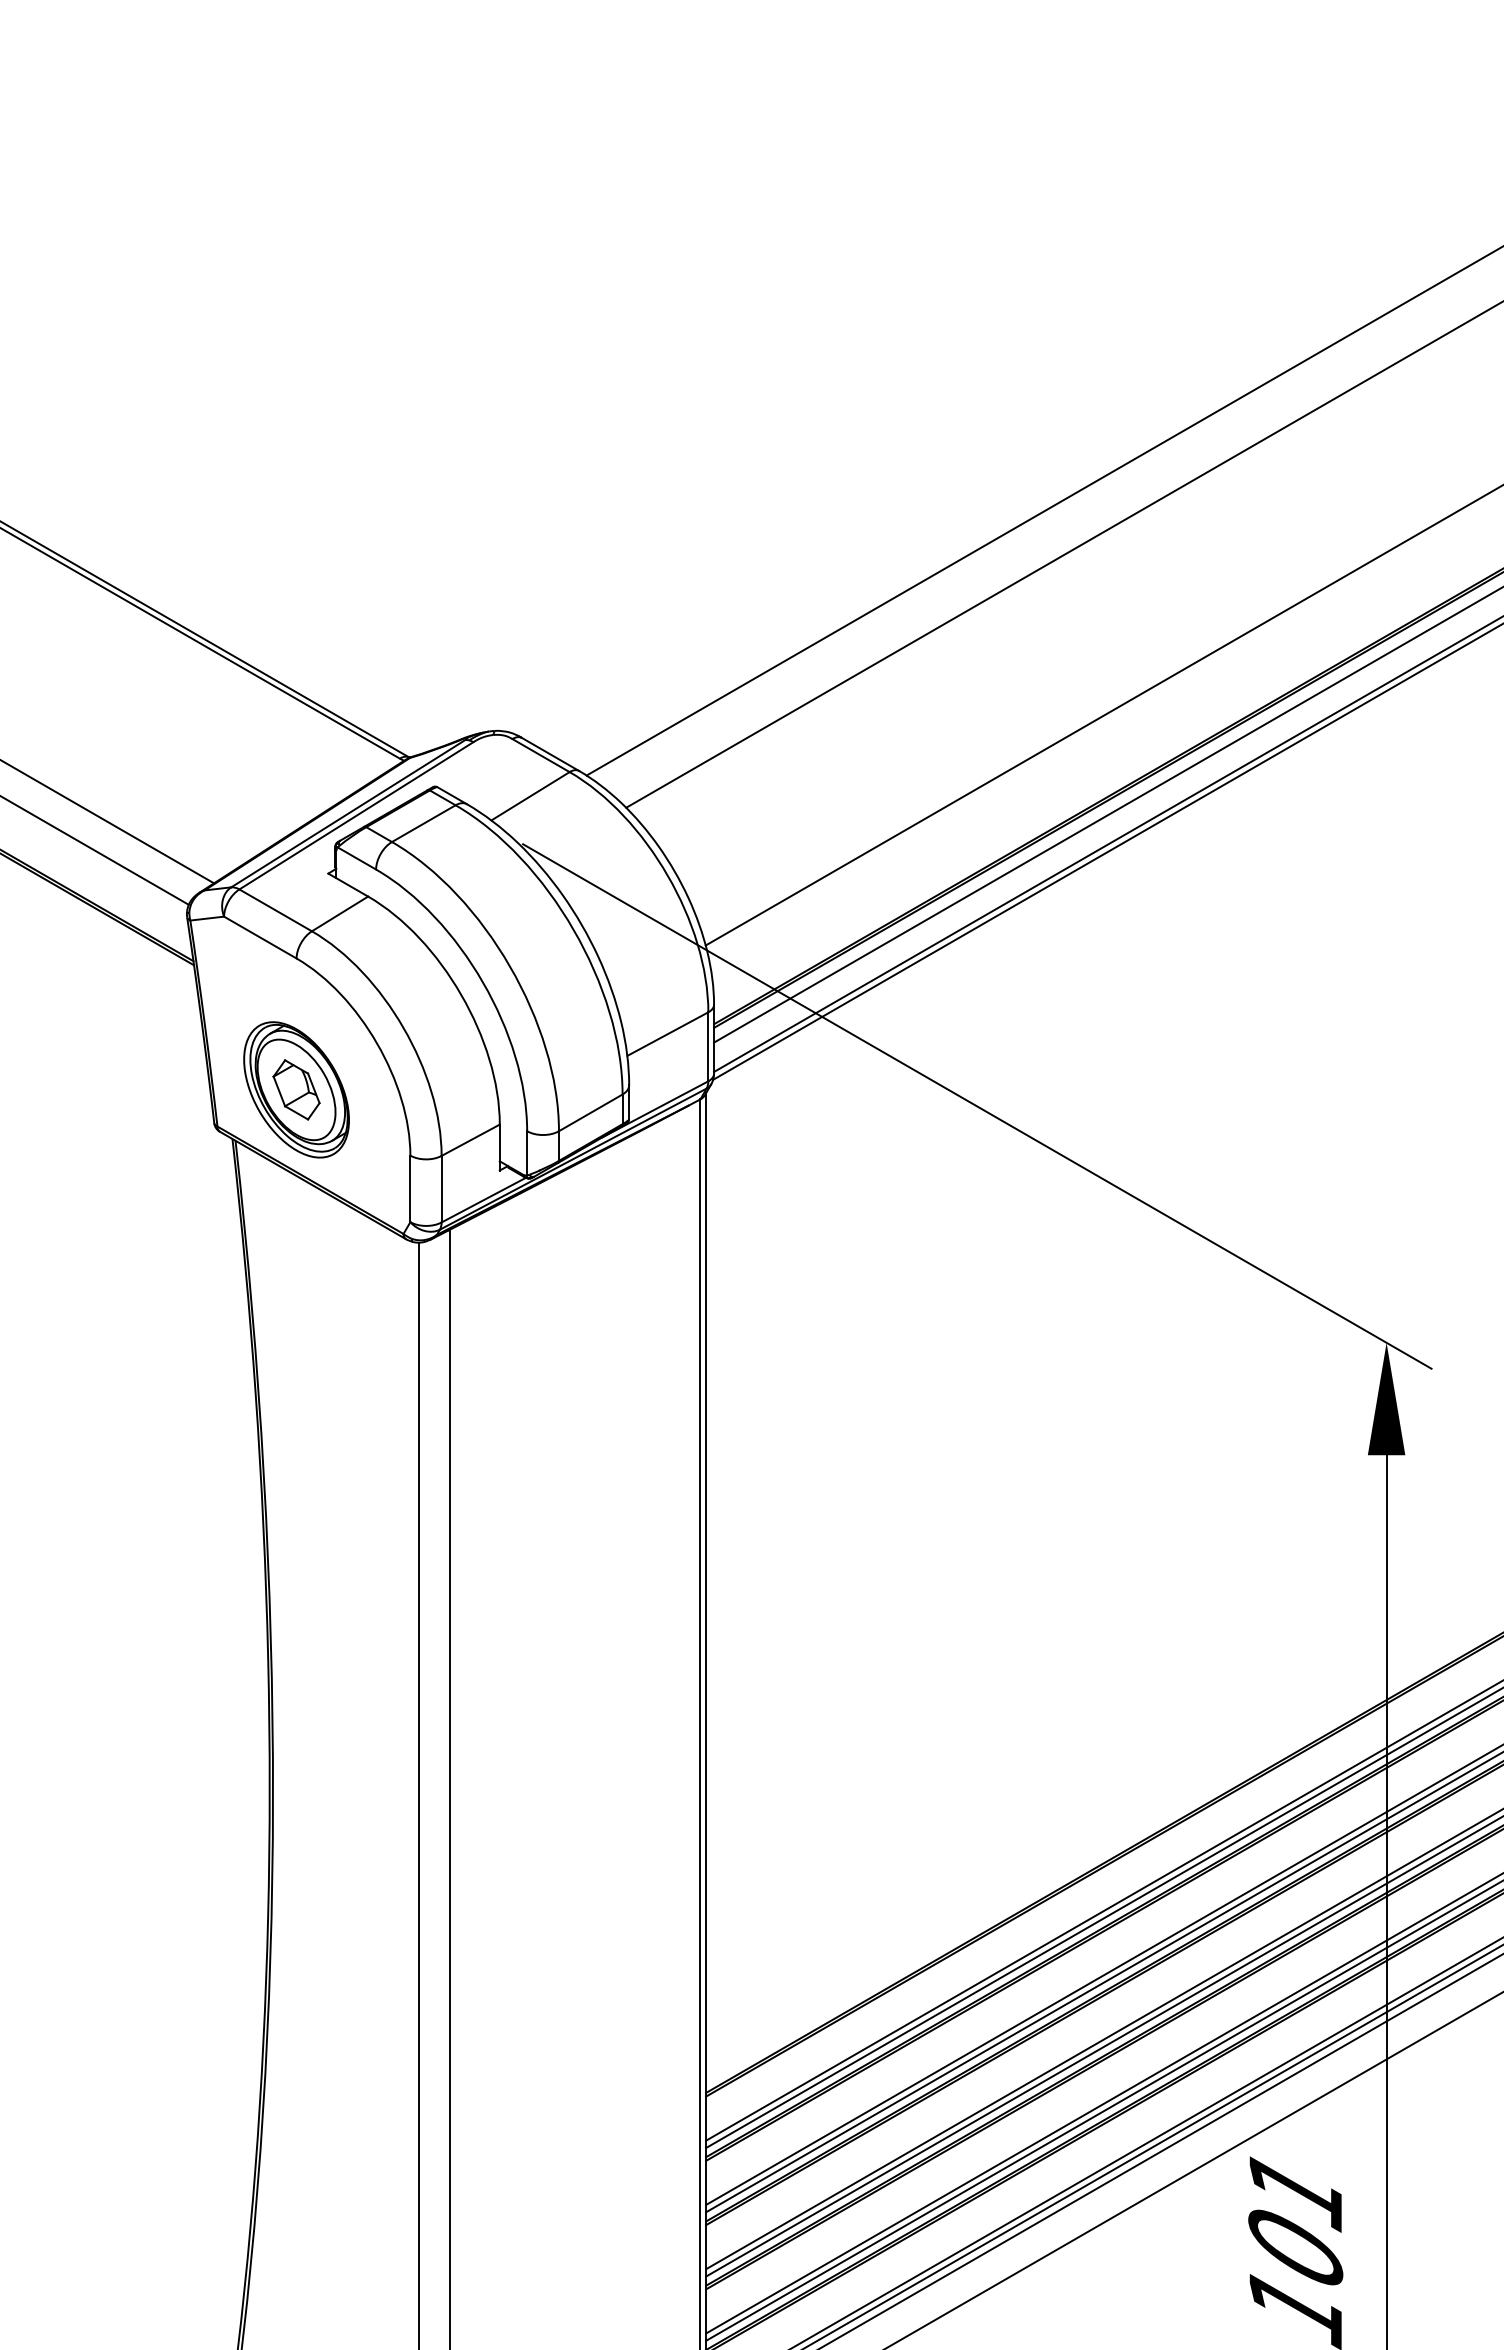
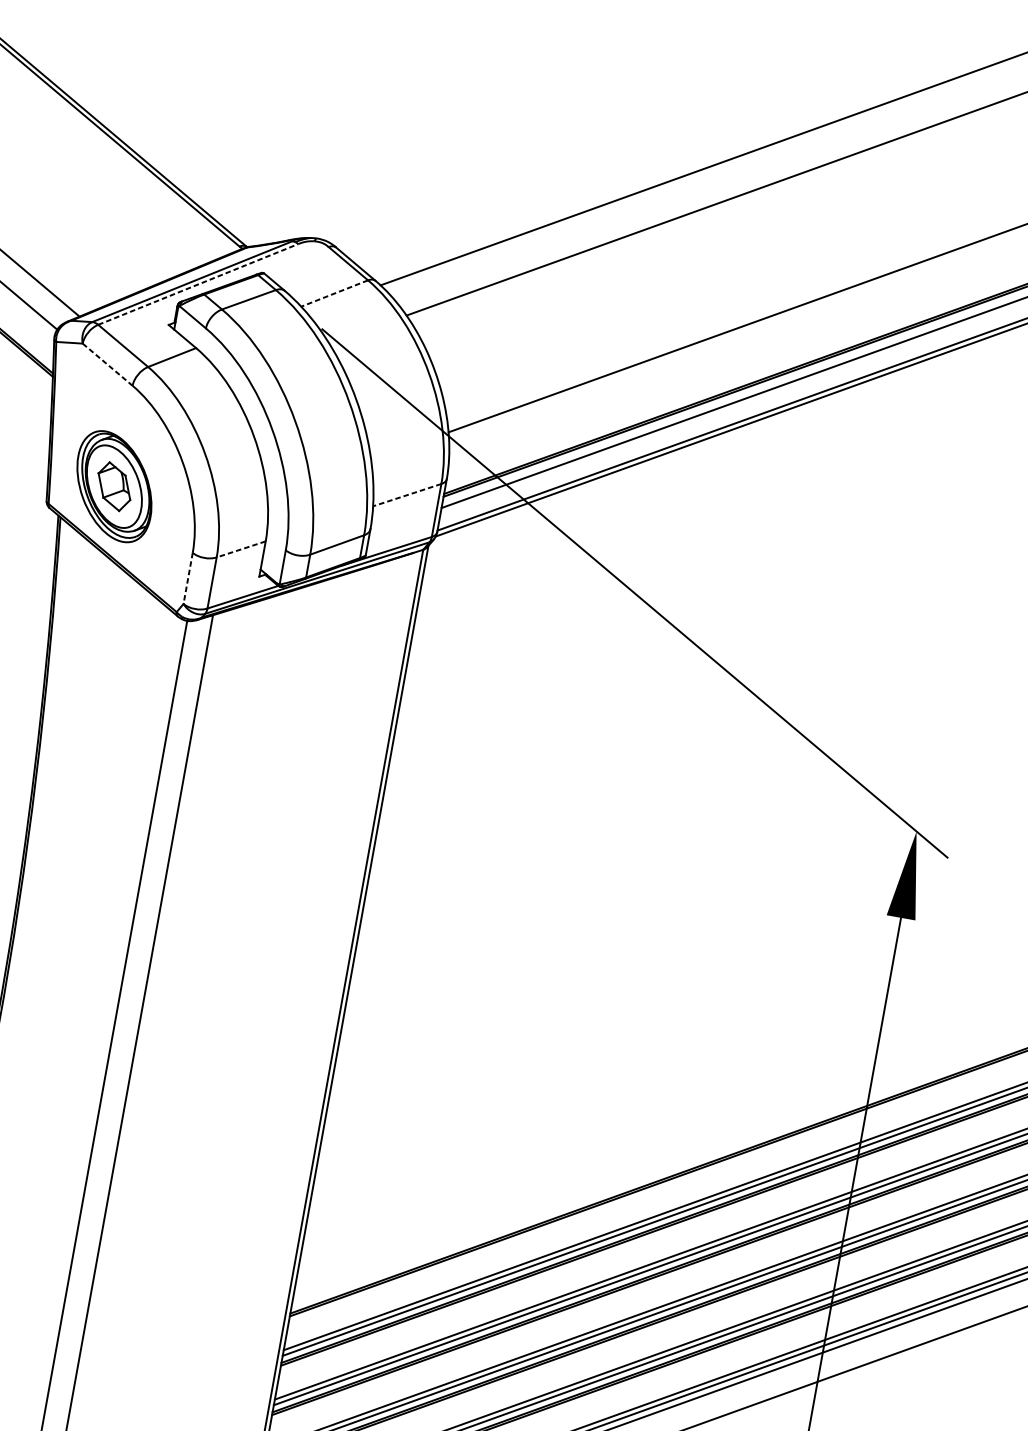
line: (530, 796) -> (334, 293), solid -> dashed
line: (356, 815) -> (198, 284), solid -> dashed
line: (260, 937) -> (107, 364), solid -> dashed
line: (667, 1034) -> (406, 495), solid -> dashed
line: (470, 1140) -> (241, 549), solid -> dashed
line: (410, 1189) -> (188, 578), solid -> dashed

